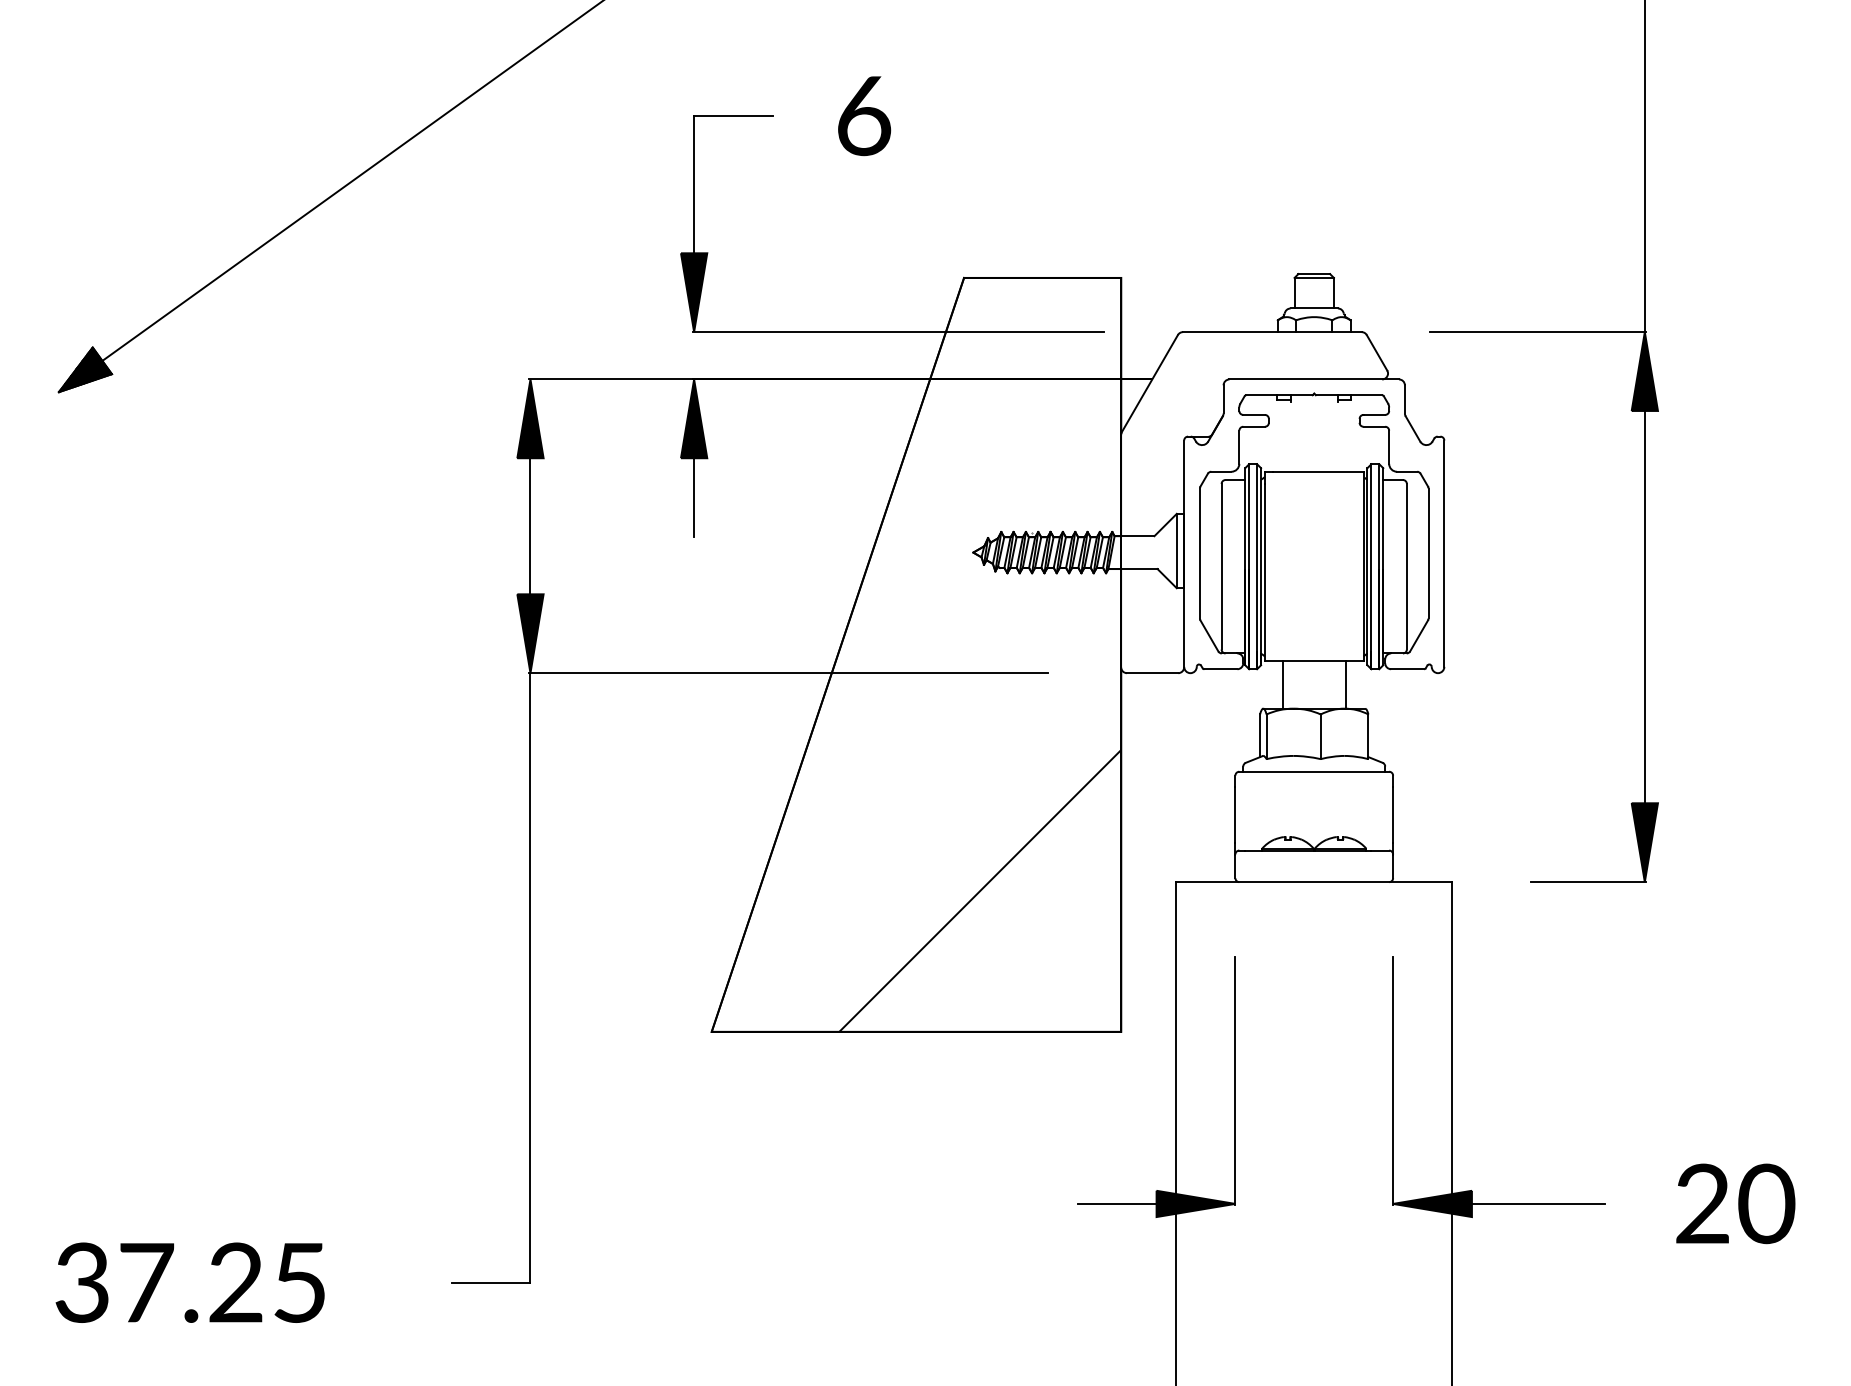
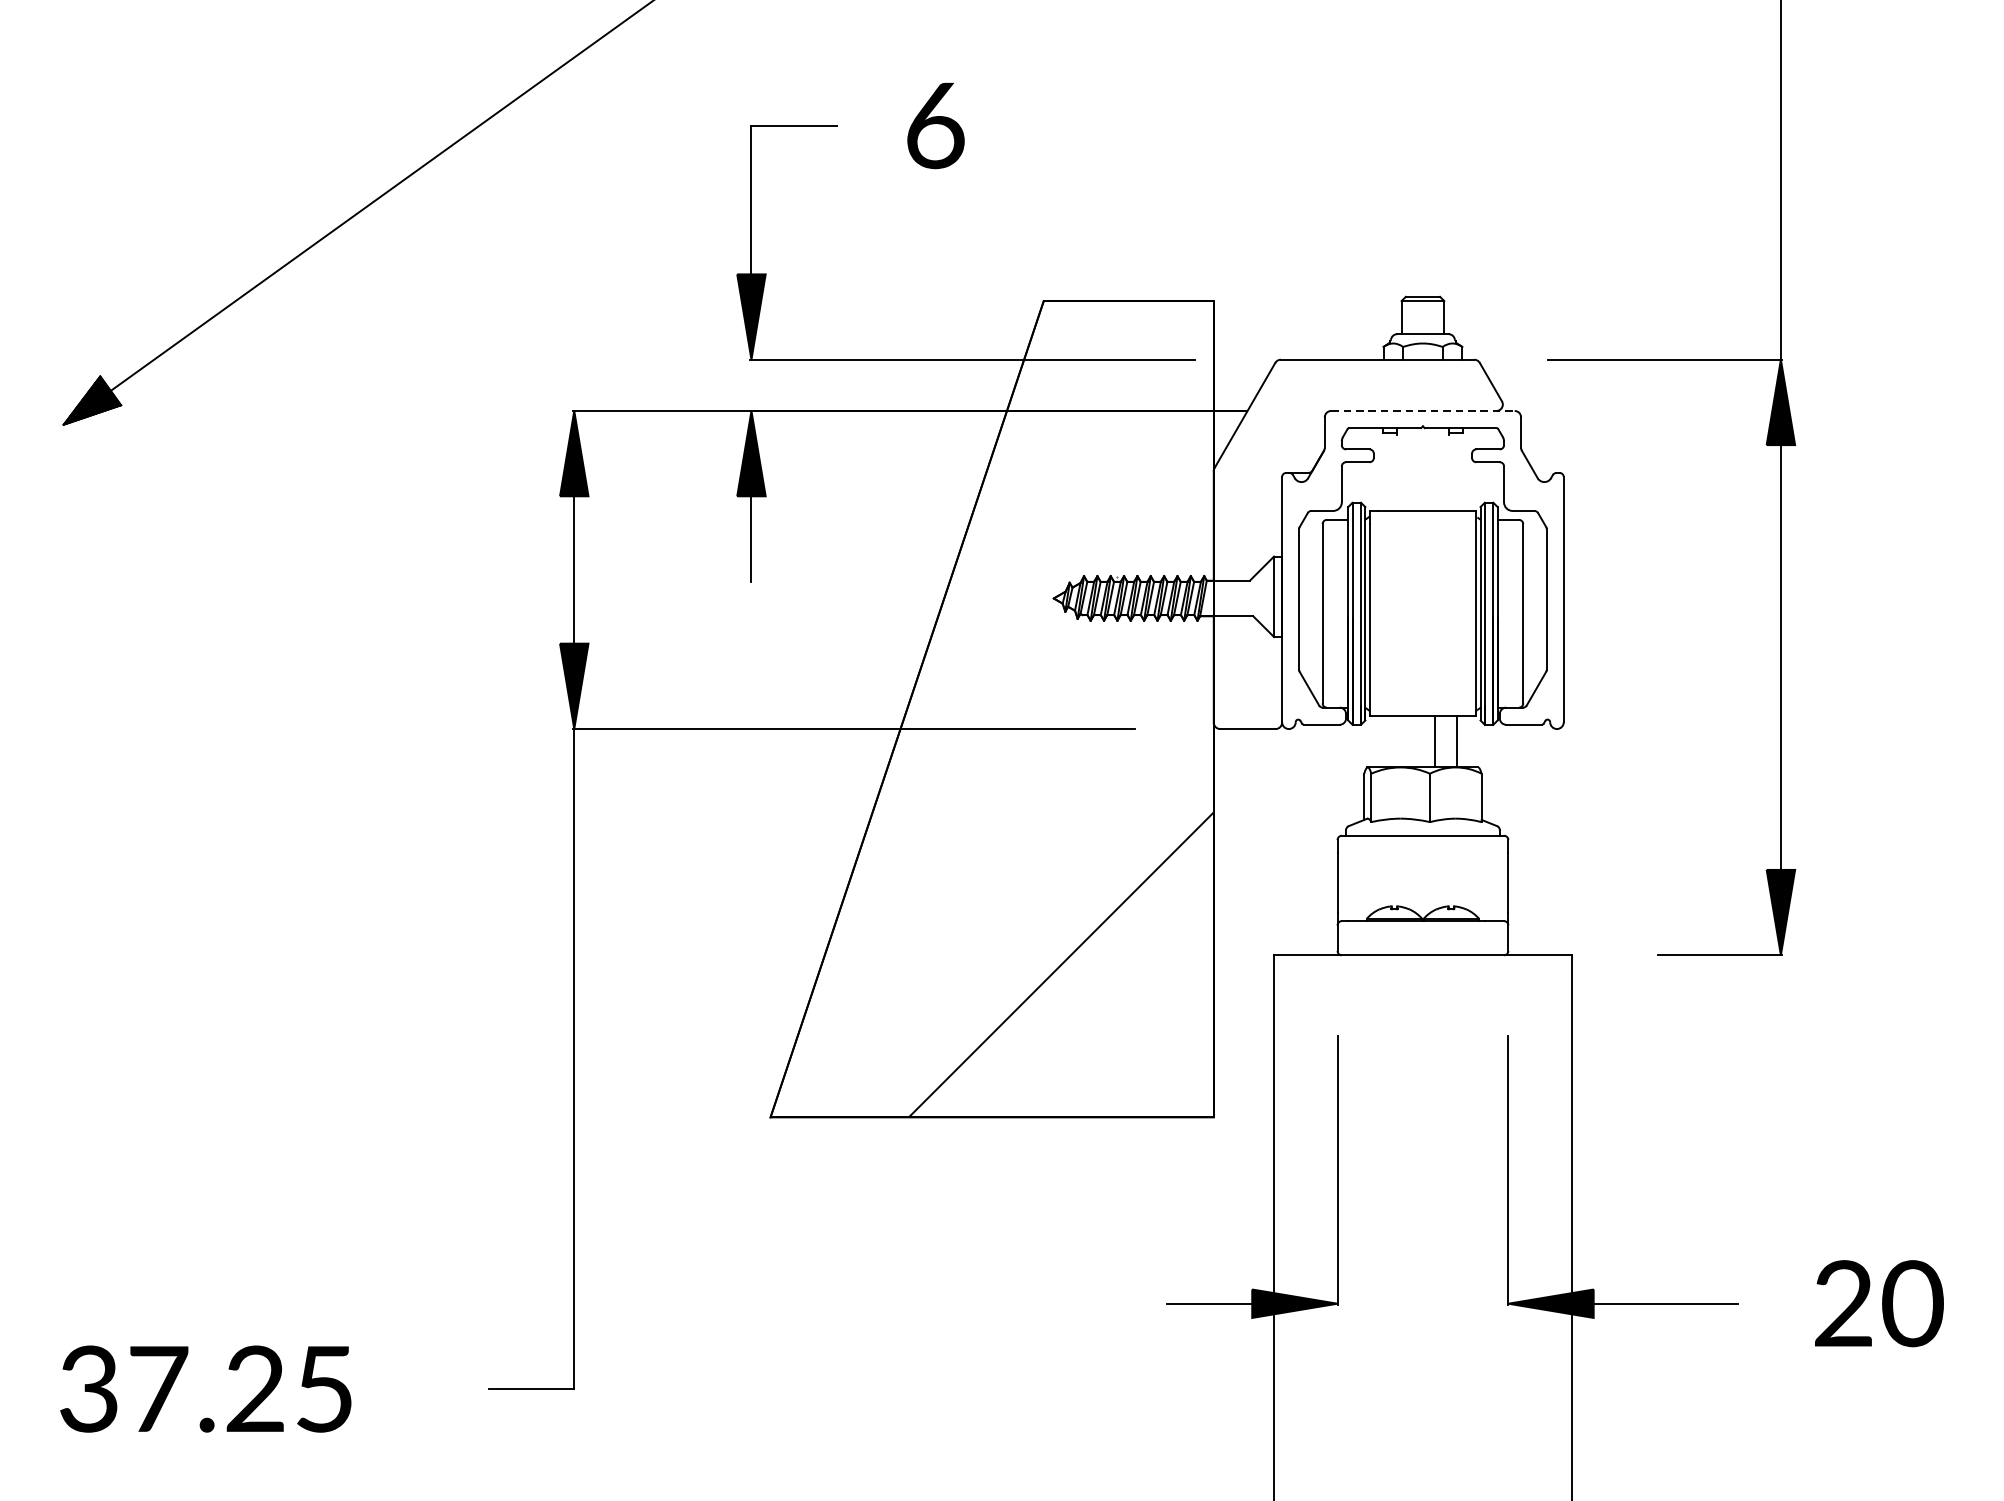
line: (1314, 379) -> (1423, 411), solid -> dashed
line: (1282, 684) -> (1435, 741), moved

